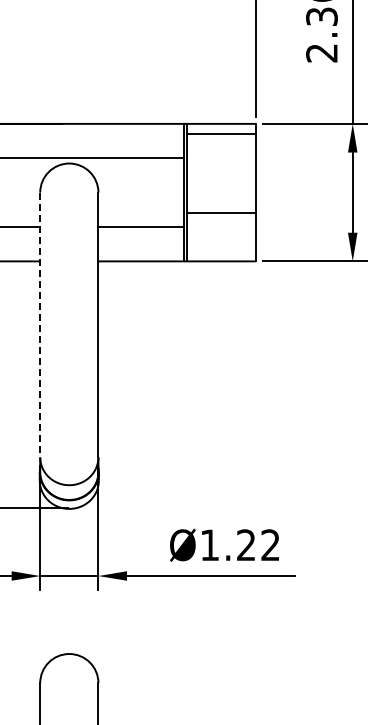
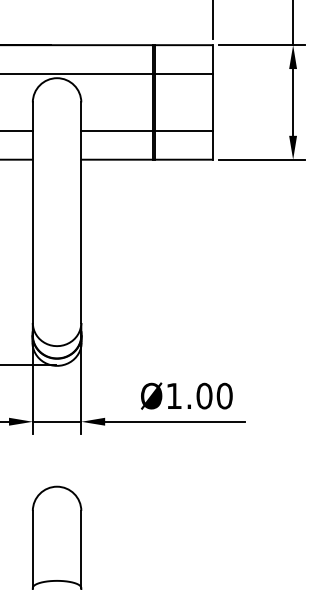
line: (221, 134) -> (183, 74), moved
line: (221, 213) -> (183, 131), moved
line: (40, 325) -> (33, 213), dashed -> solid
text: (258, 545) -> (214, 396), Ø1.22 -> Ø1.00

